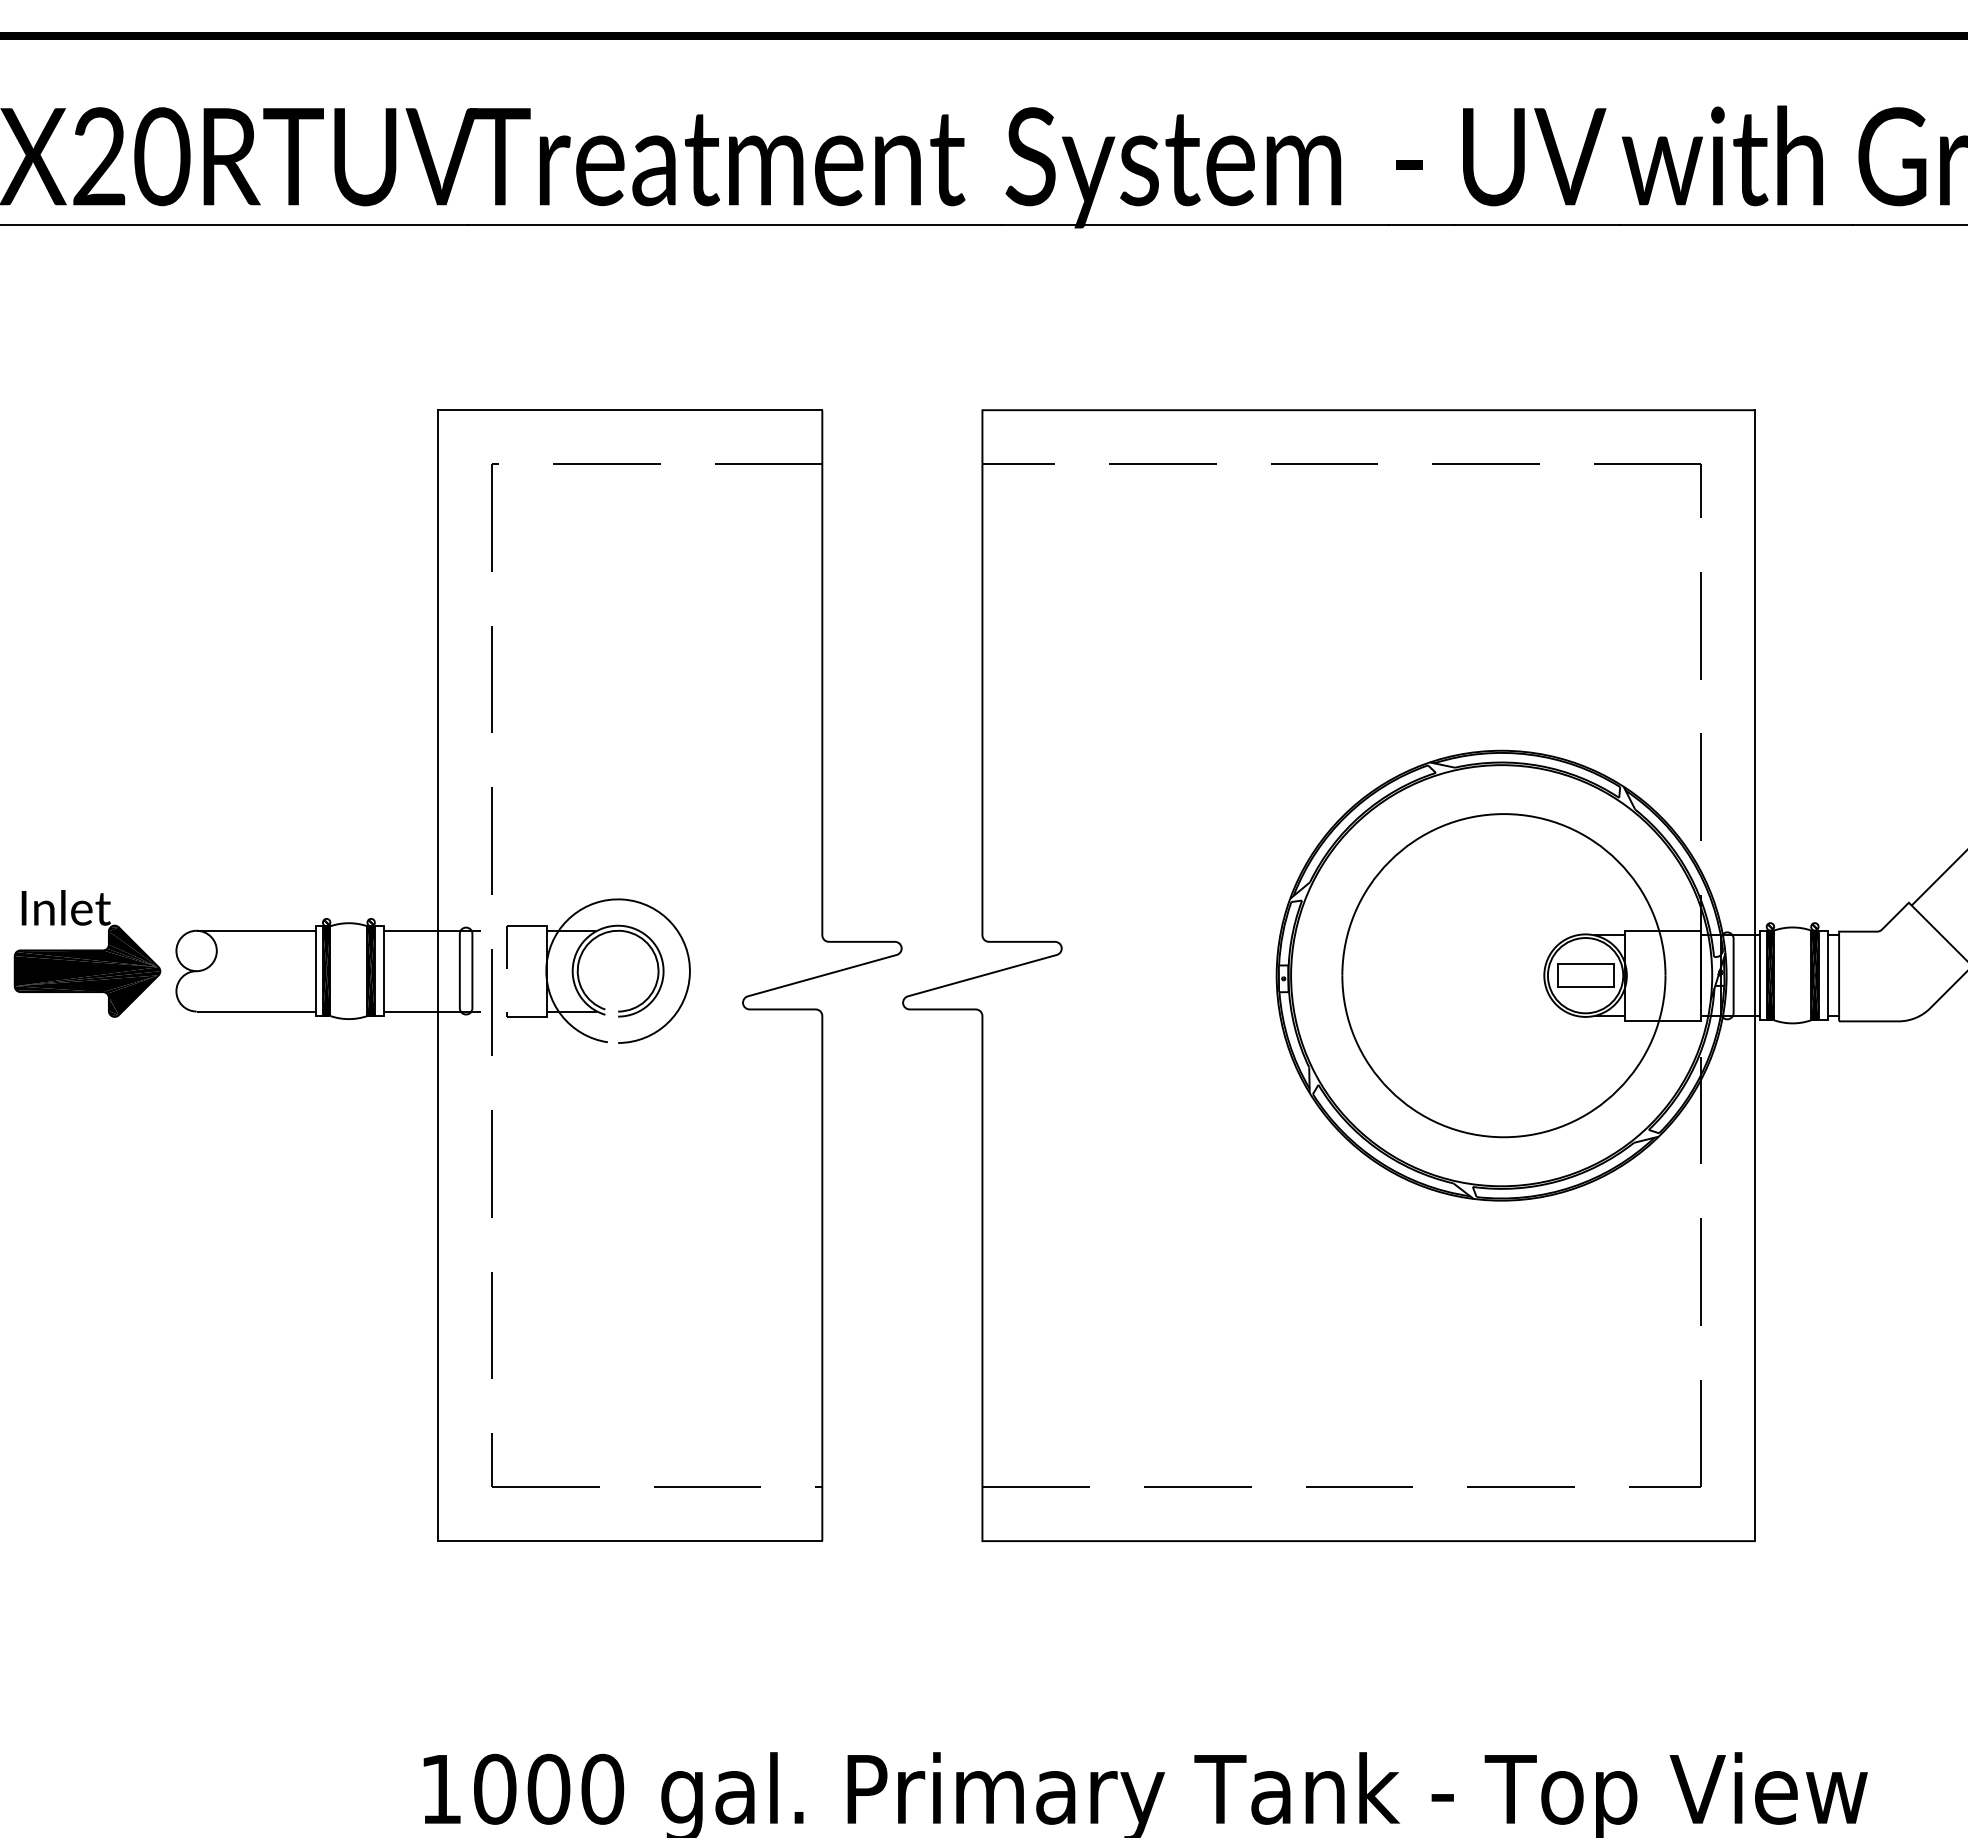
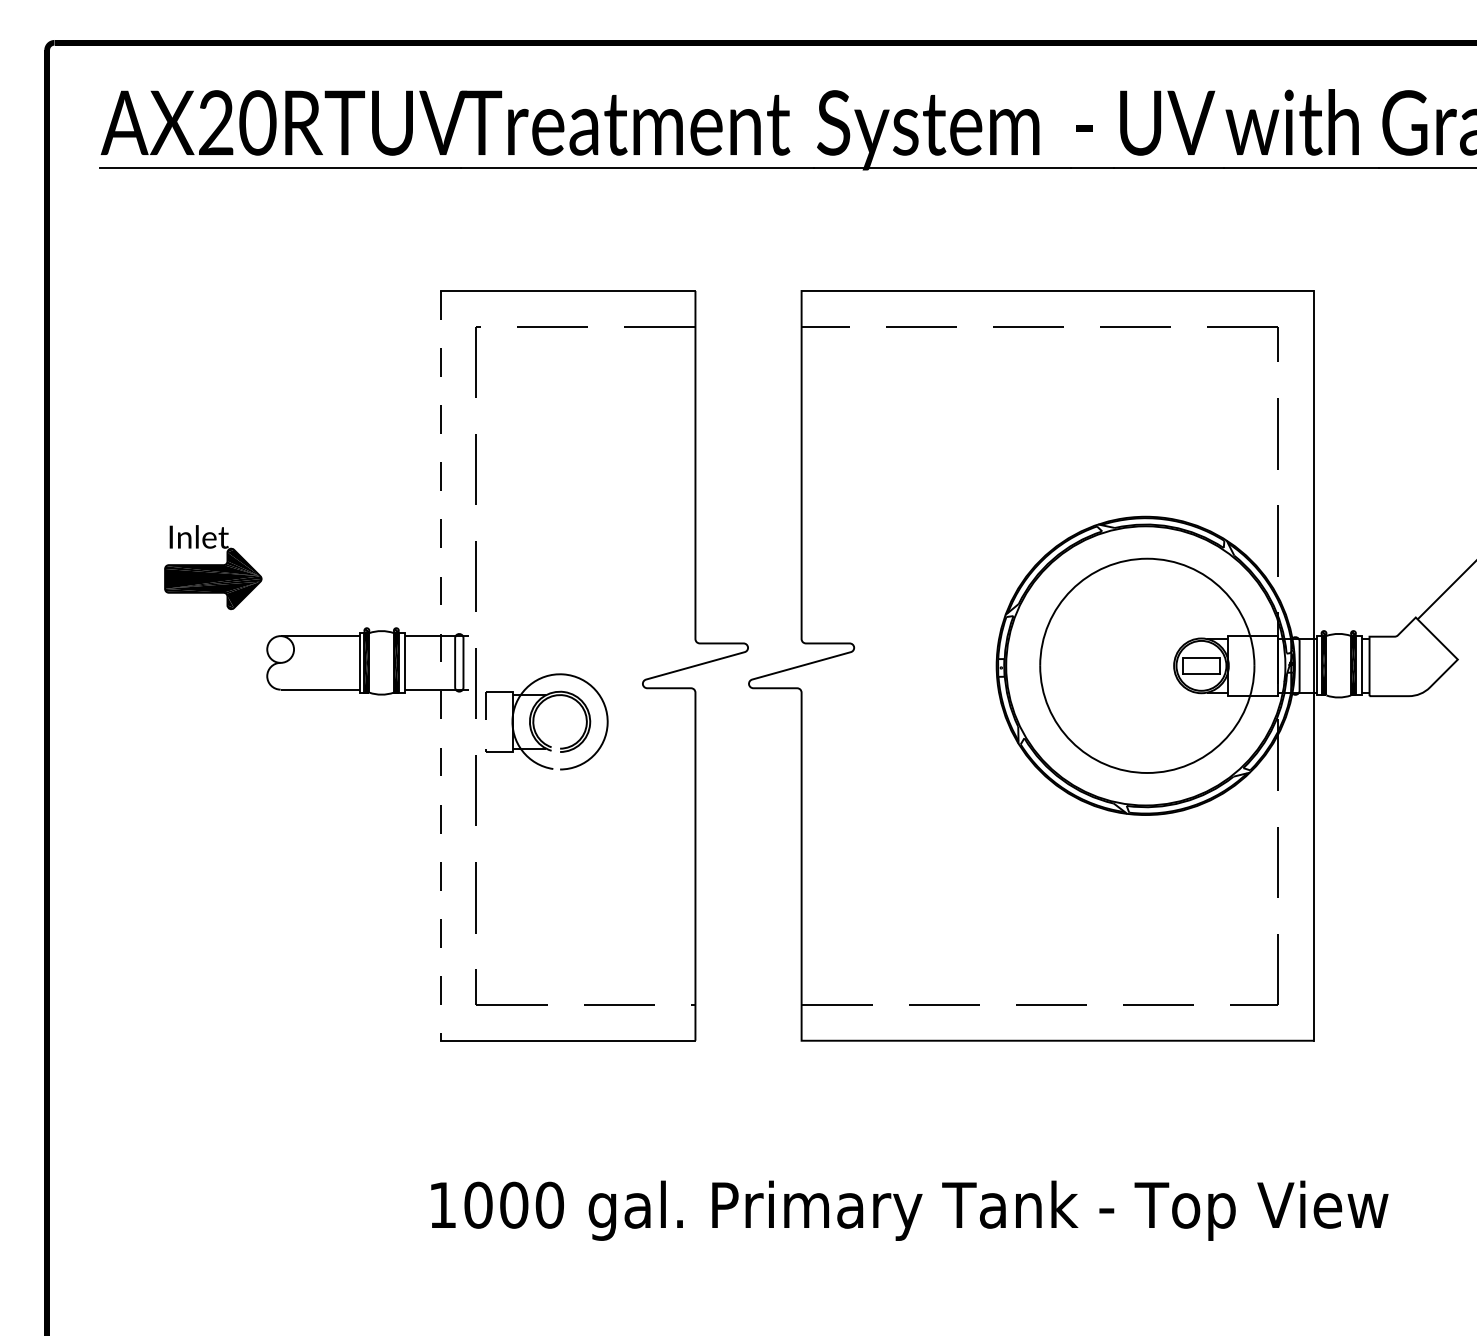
part: (87, 953) -> (213, 567), moved
part: (579, 970) -> (534, 721), moved
line: (437, 975) -> (440, 665), solid -> dashed

